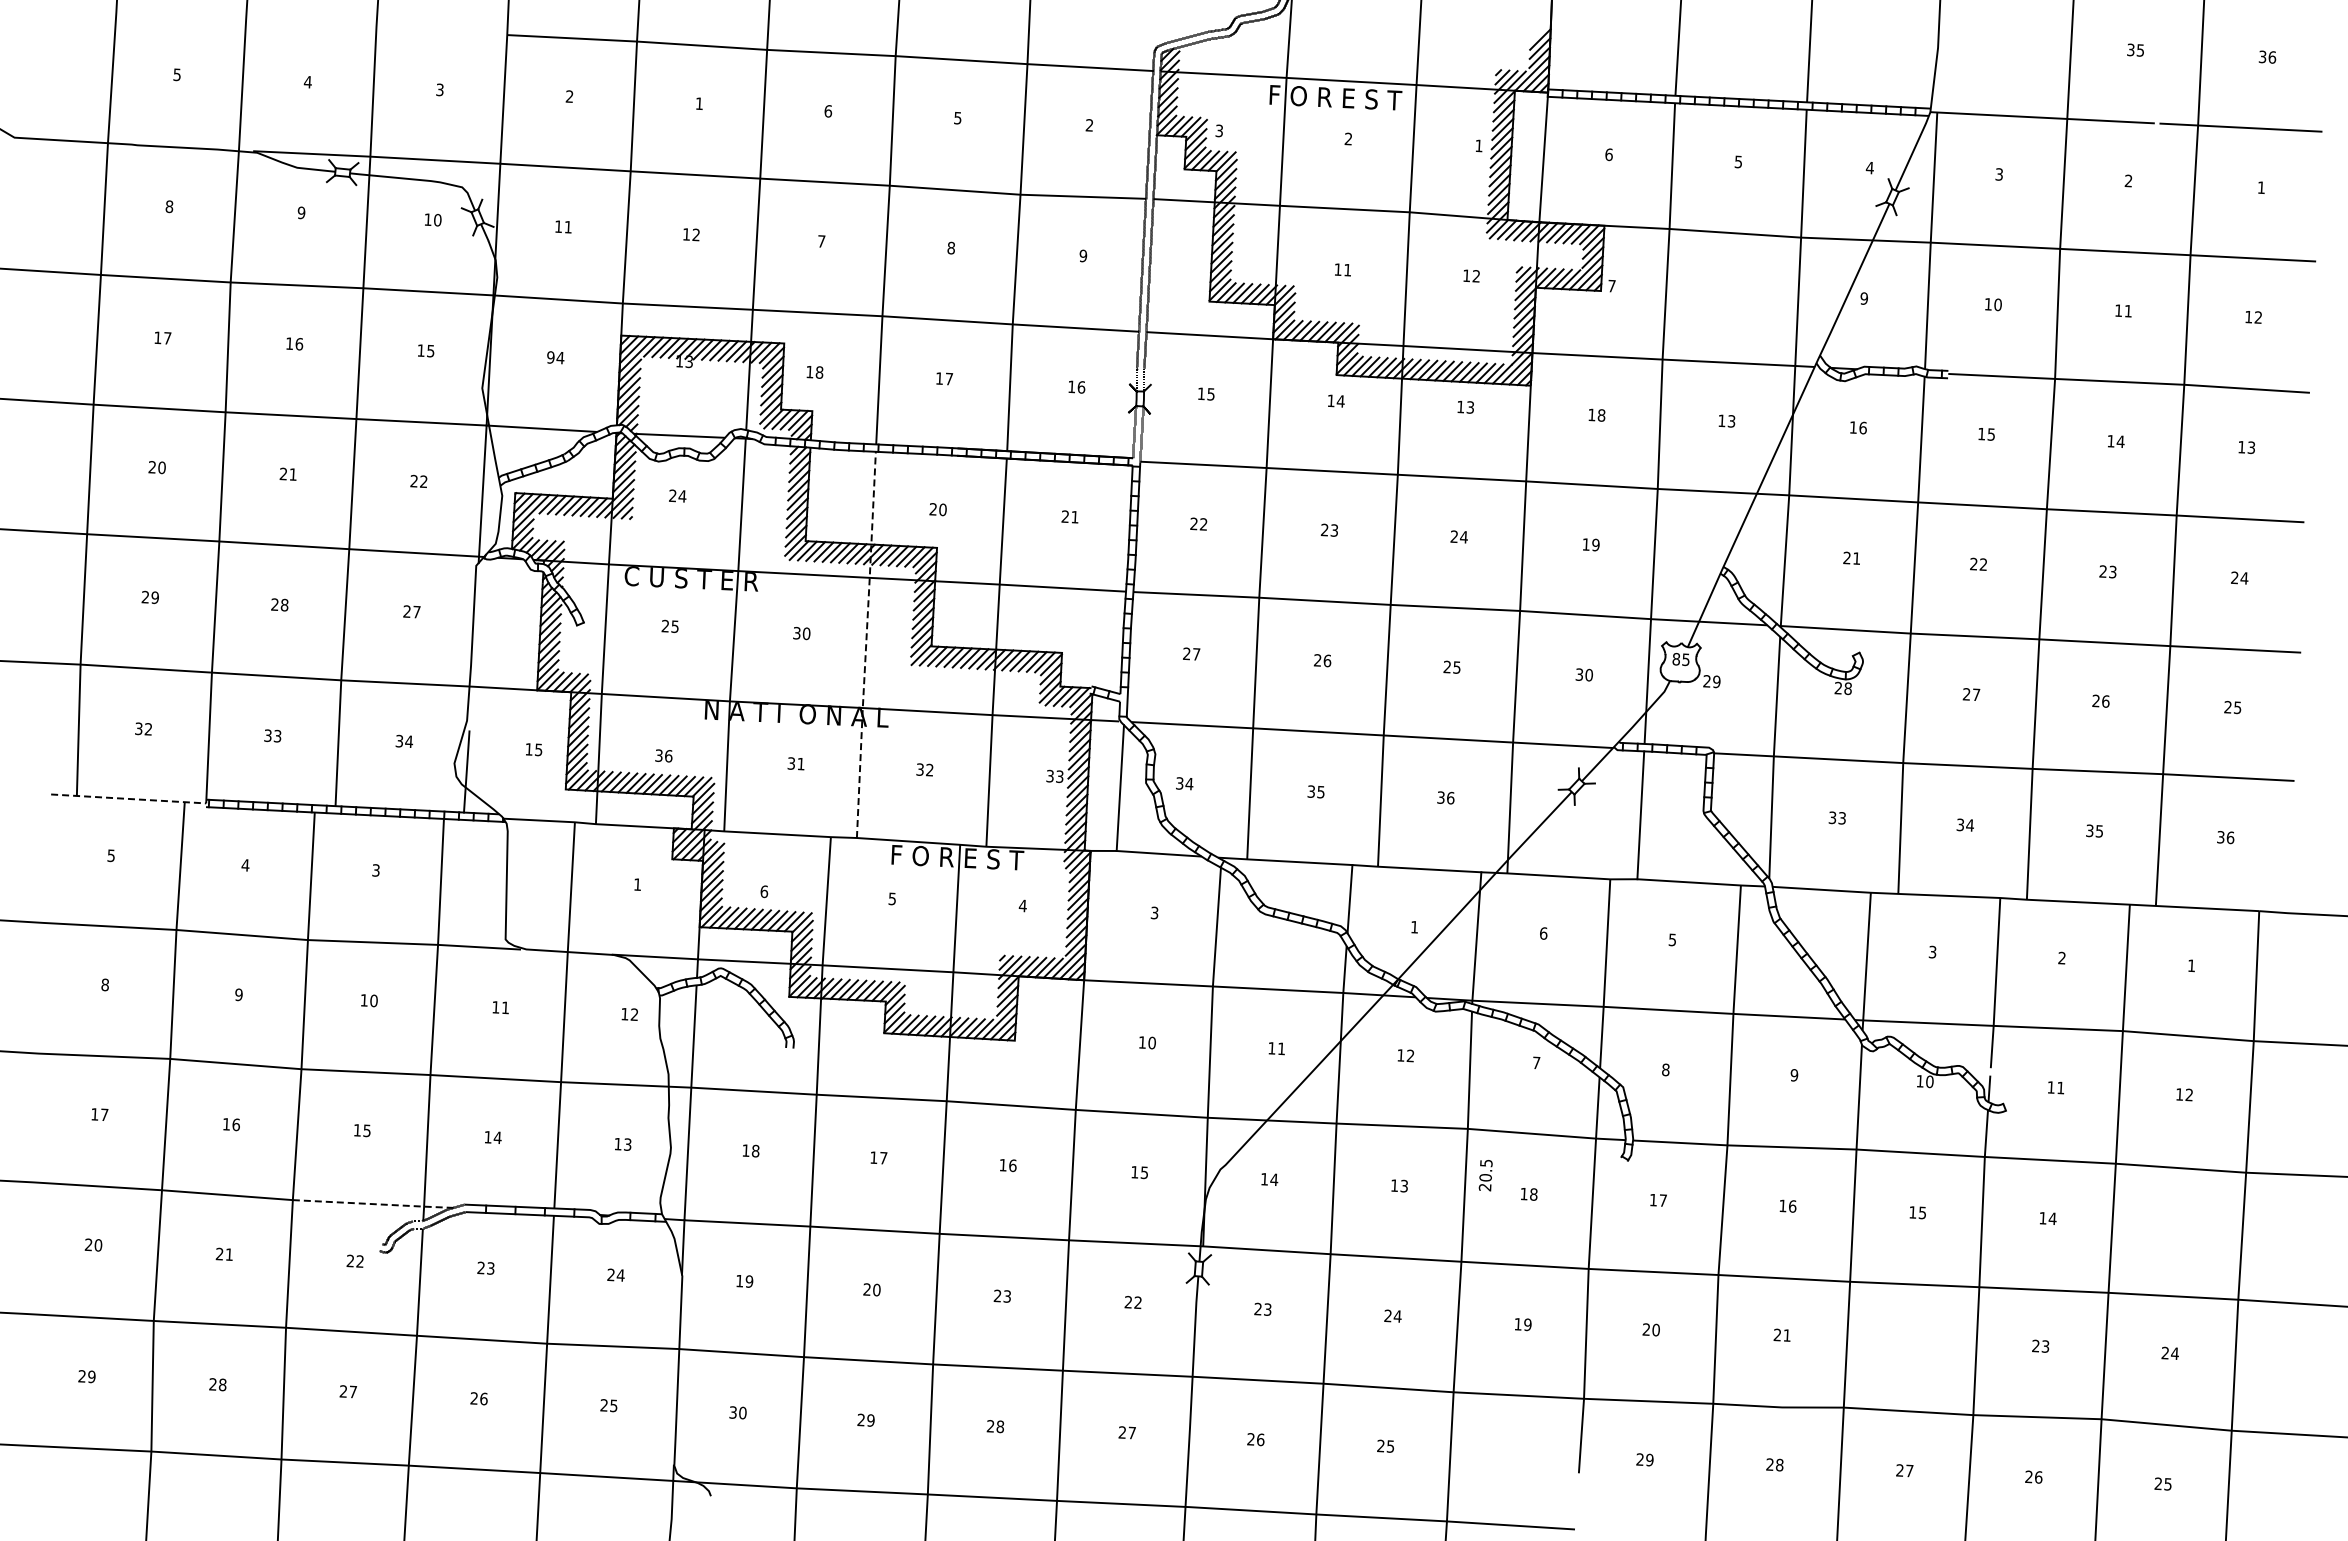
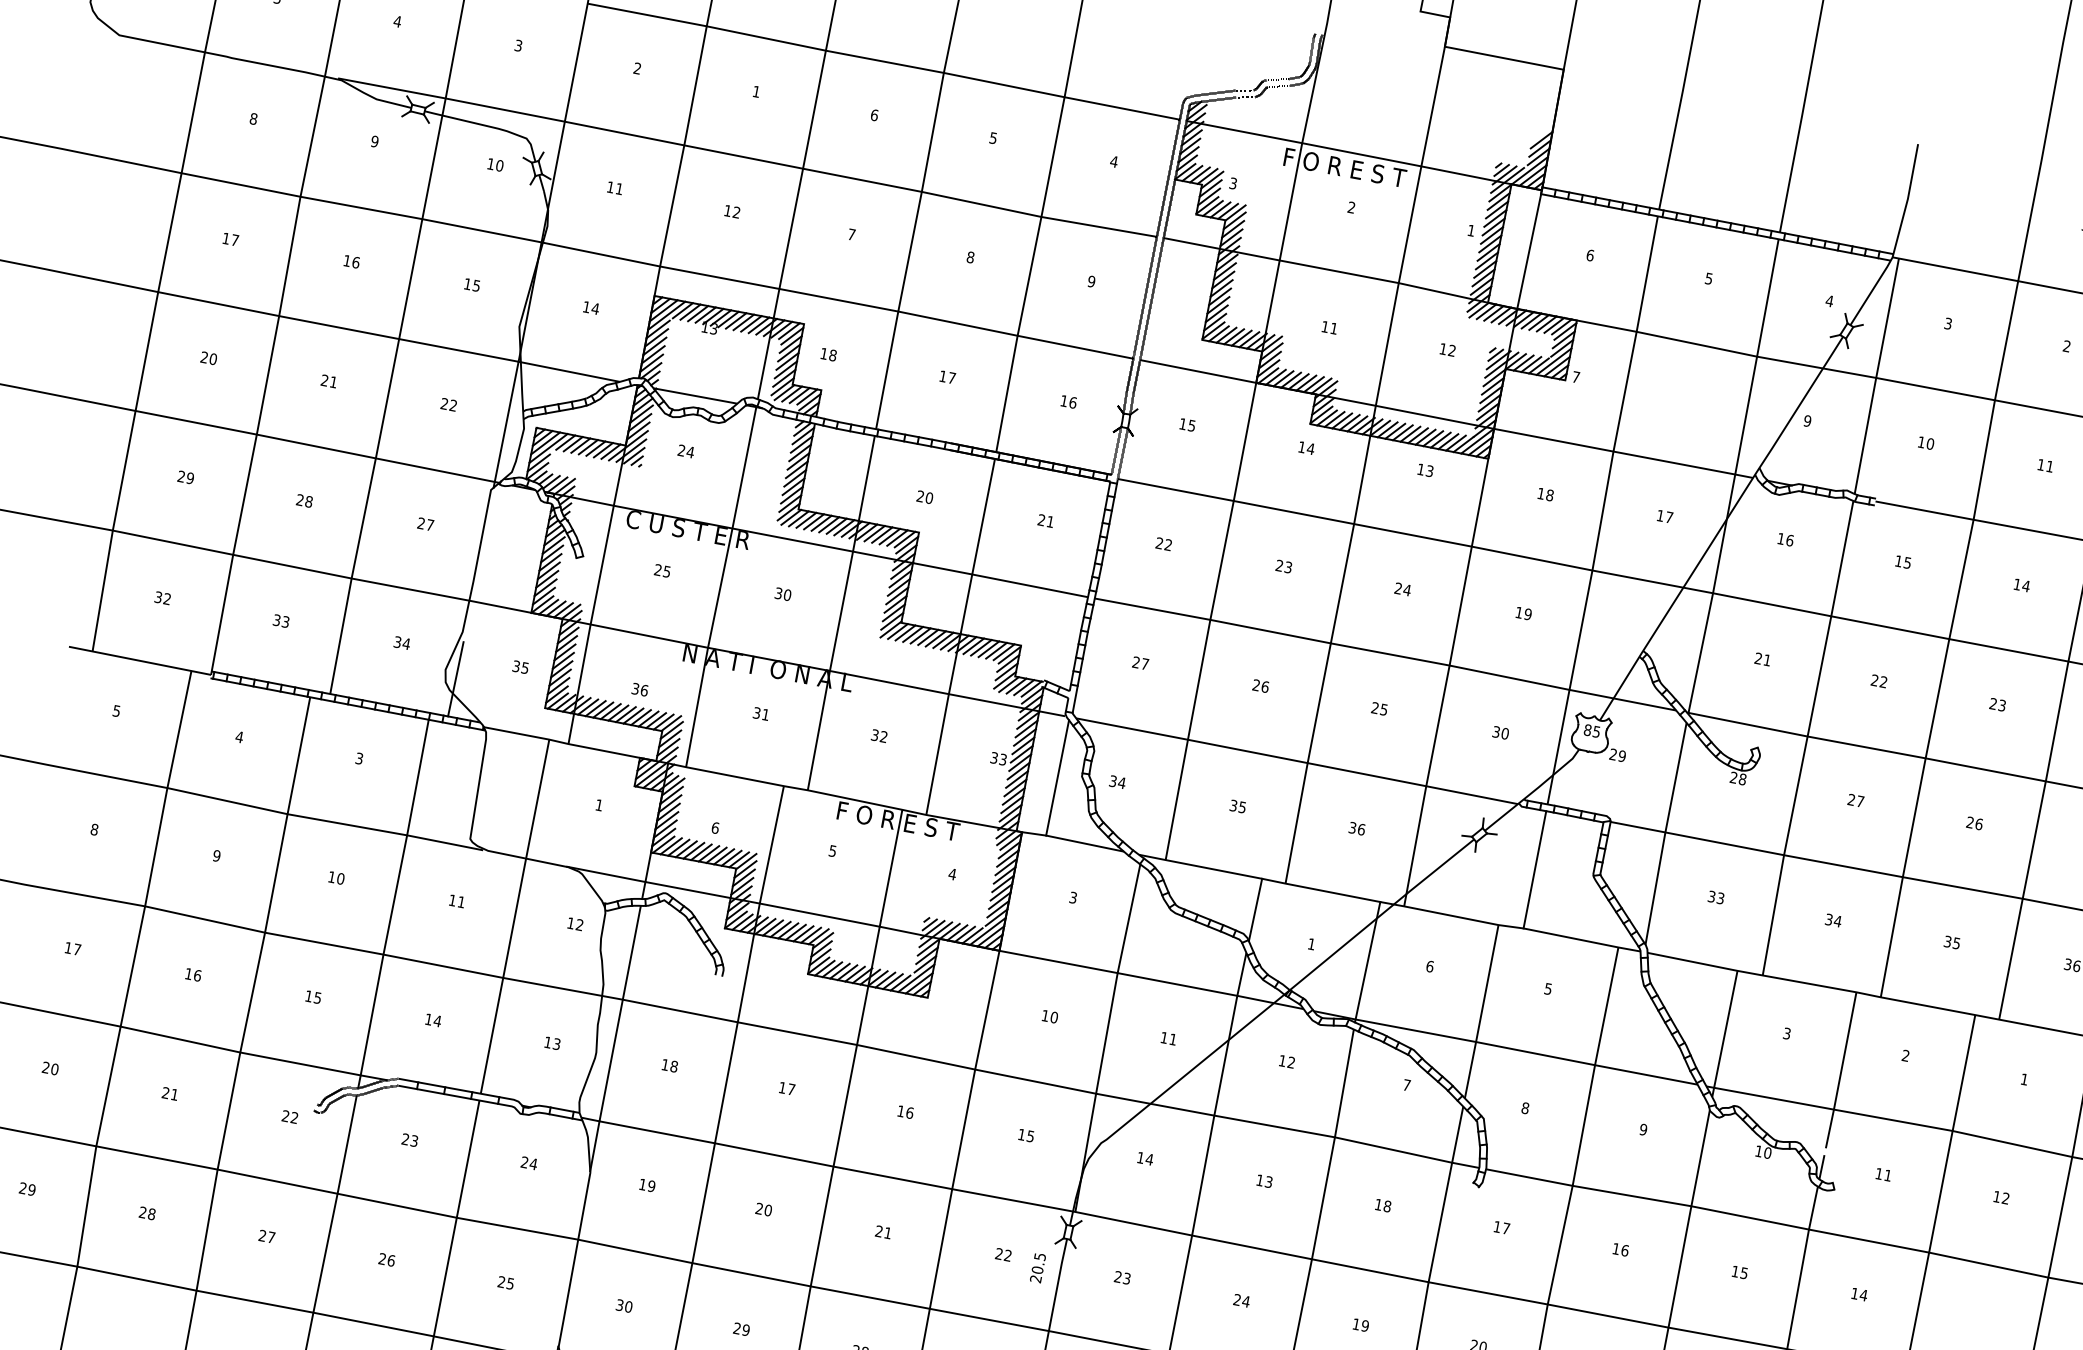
text: (1089, 125) -> (1114, 161), 2 -> 4
text: (550, 357) -> (586, 307), 94 -> 14
text: (1731, 421) -> (1669, 517), 13 -> 17
line: (866, 644) -> (841, 612), dashed -> solid
text: (528, 749) -> (515, 666), 15 -> 35
line: (128, 798) -> (139, 660), dashed -> solid
text: (1485, 1175) -> (1037, 1268), moved
line: (374, 1204) -> (315, 1067), dashed -> solid
text: (1006, 1296) -> (887, 1233), 23 -> 21

